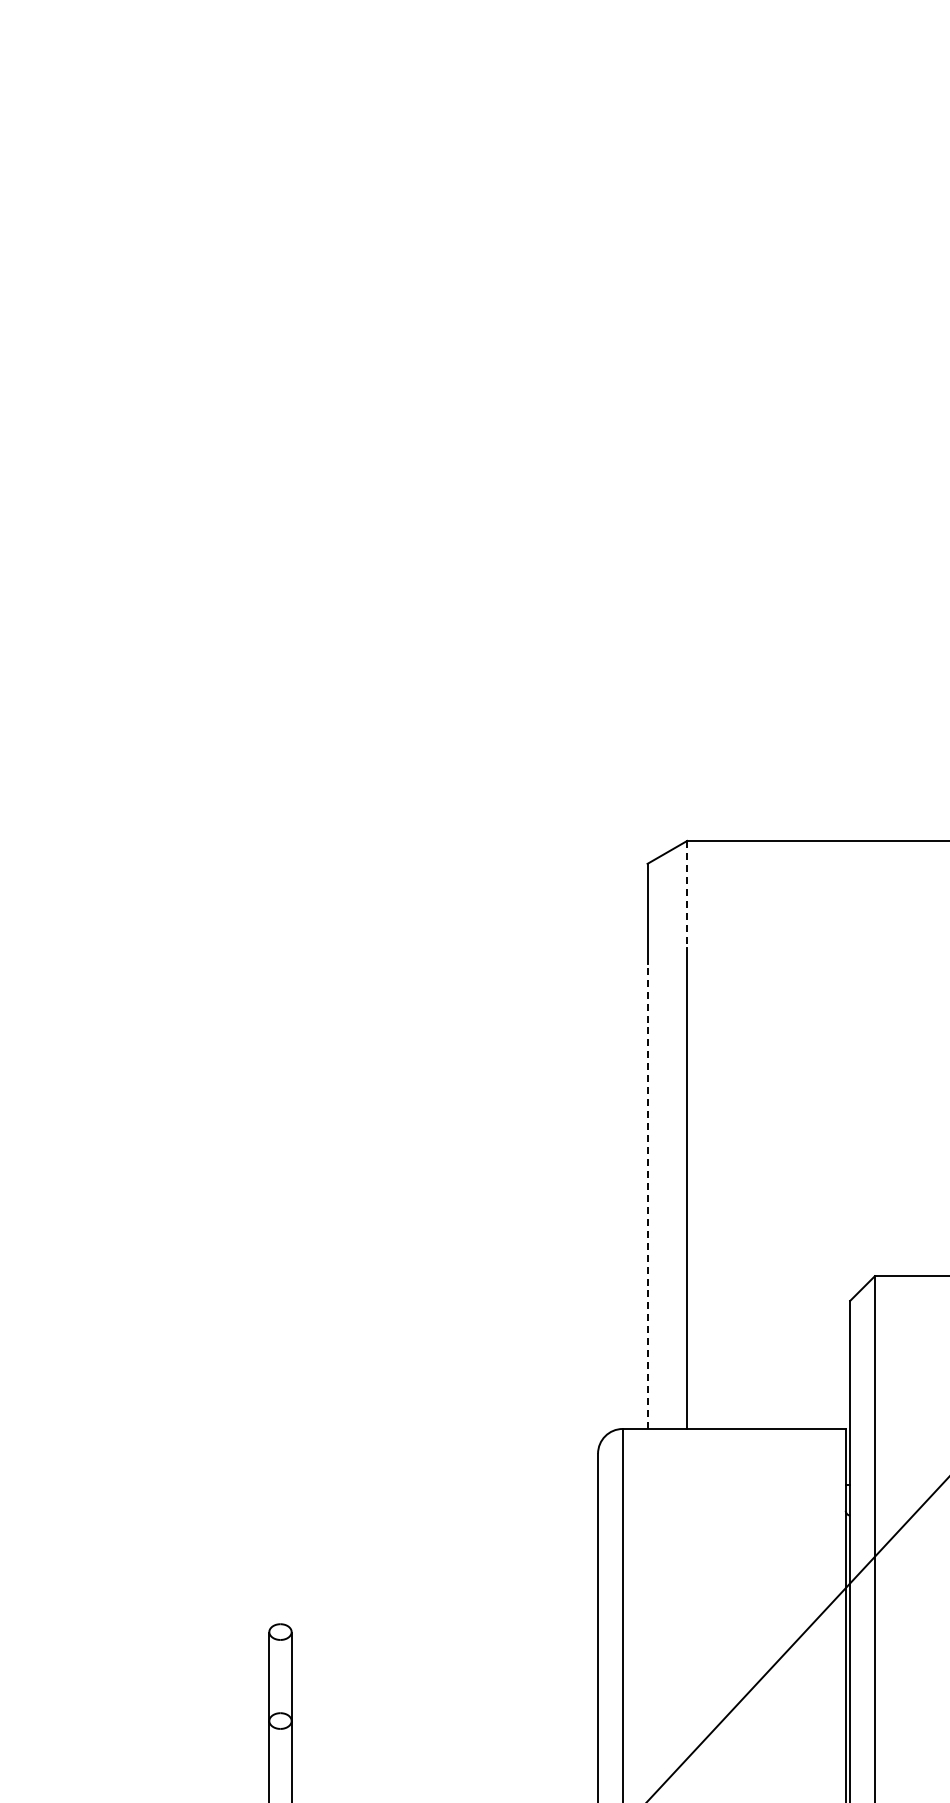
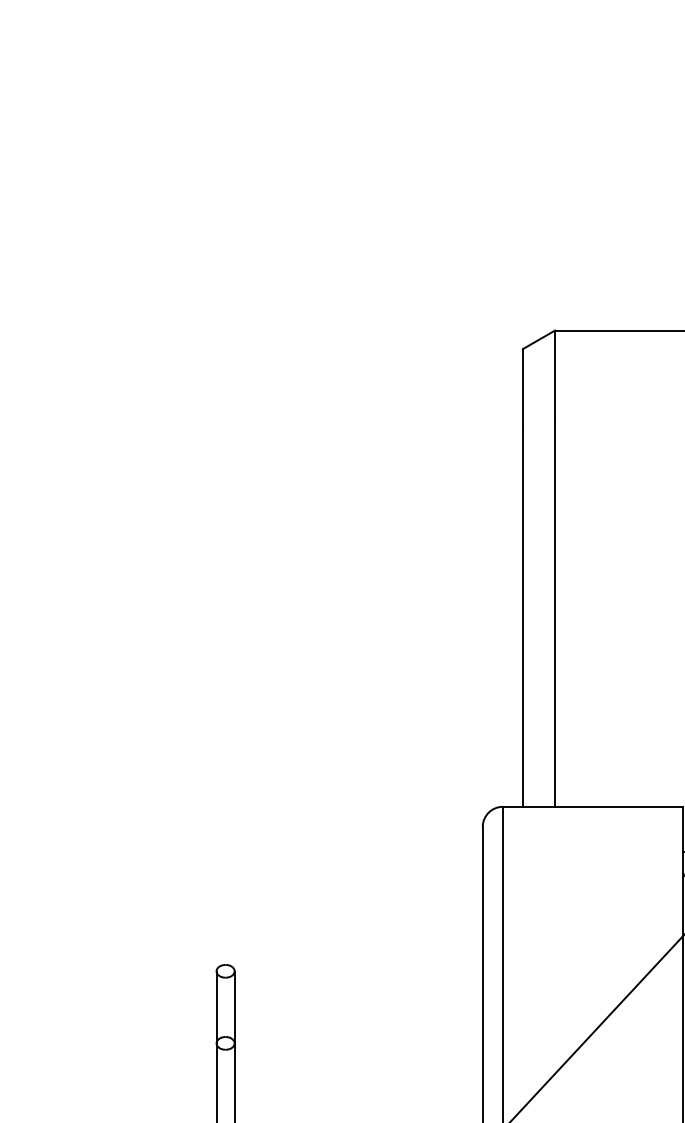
line: (687, 894) -> (555, 373), dashed -> solid
line: (647, 1196) -> (522, 618), dashed -> solid

